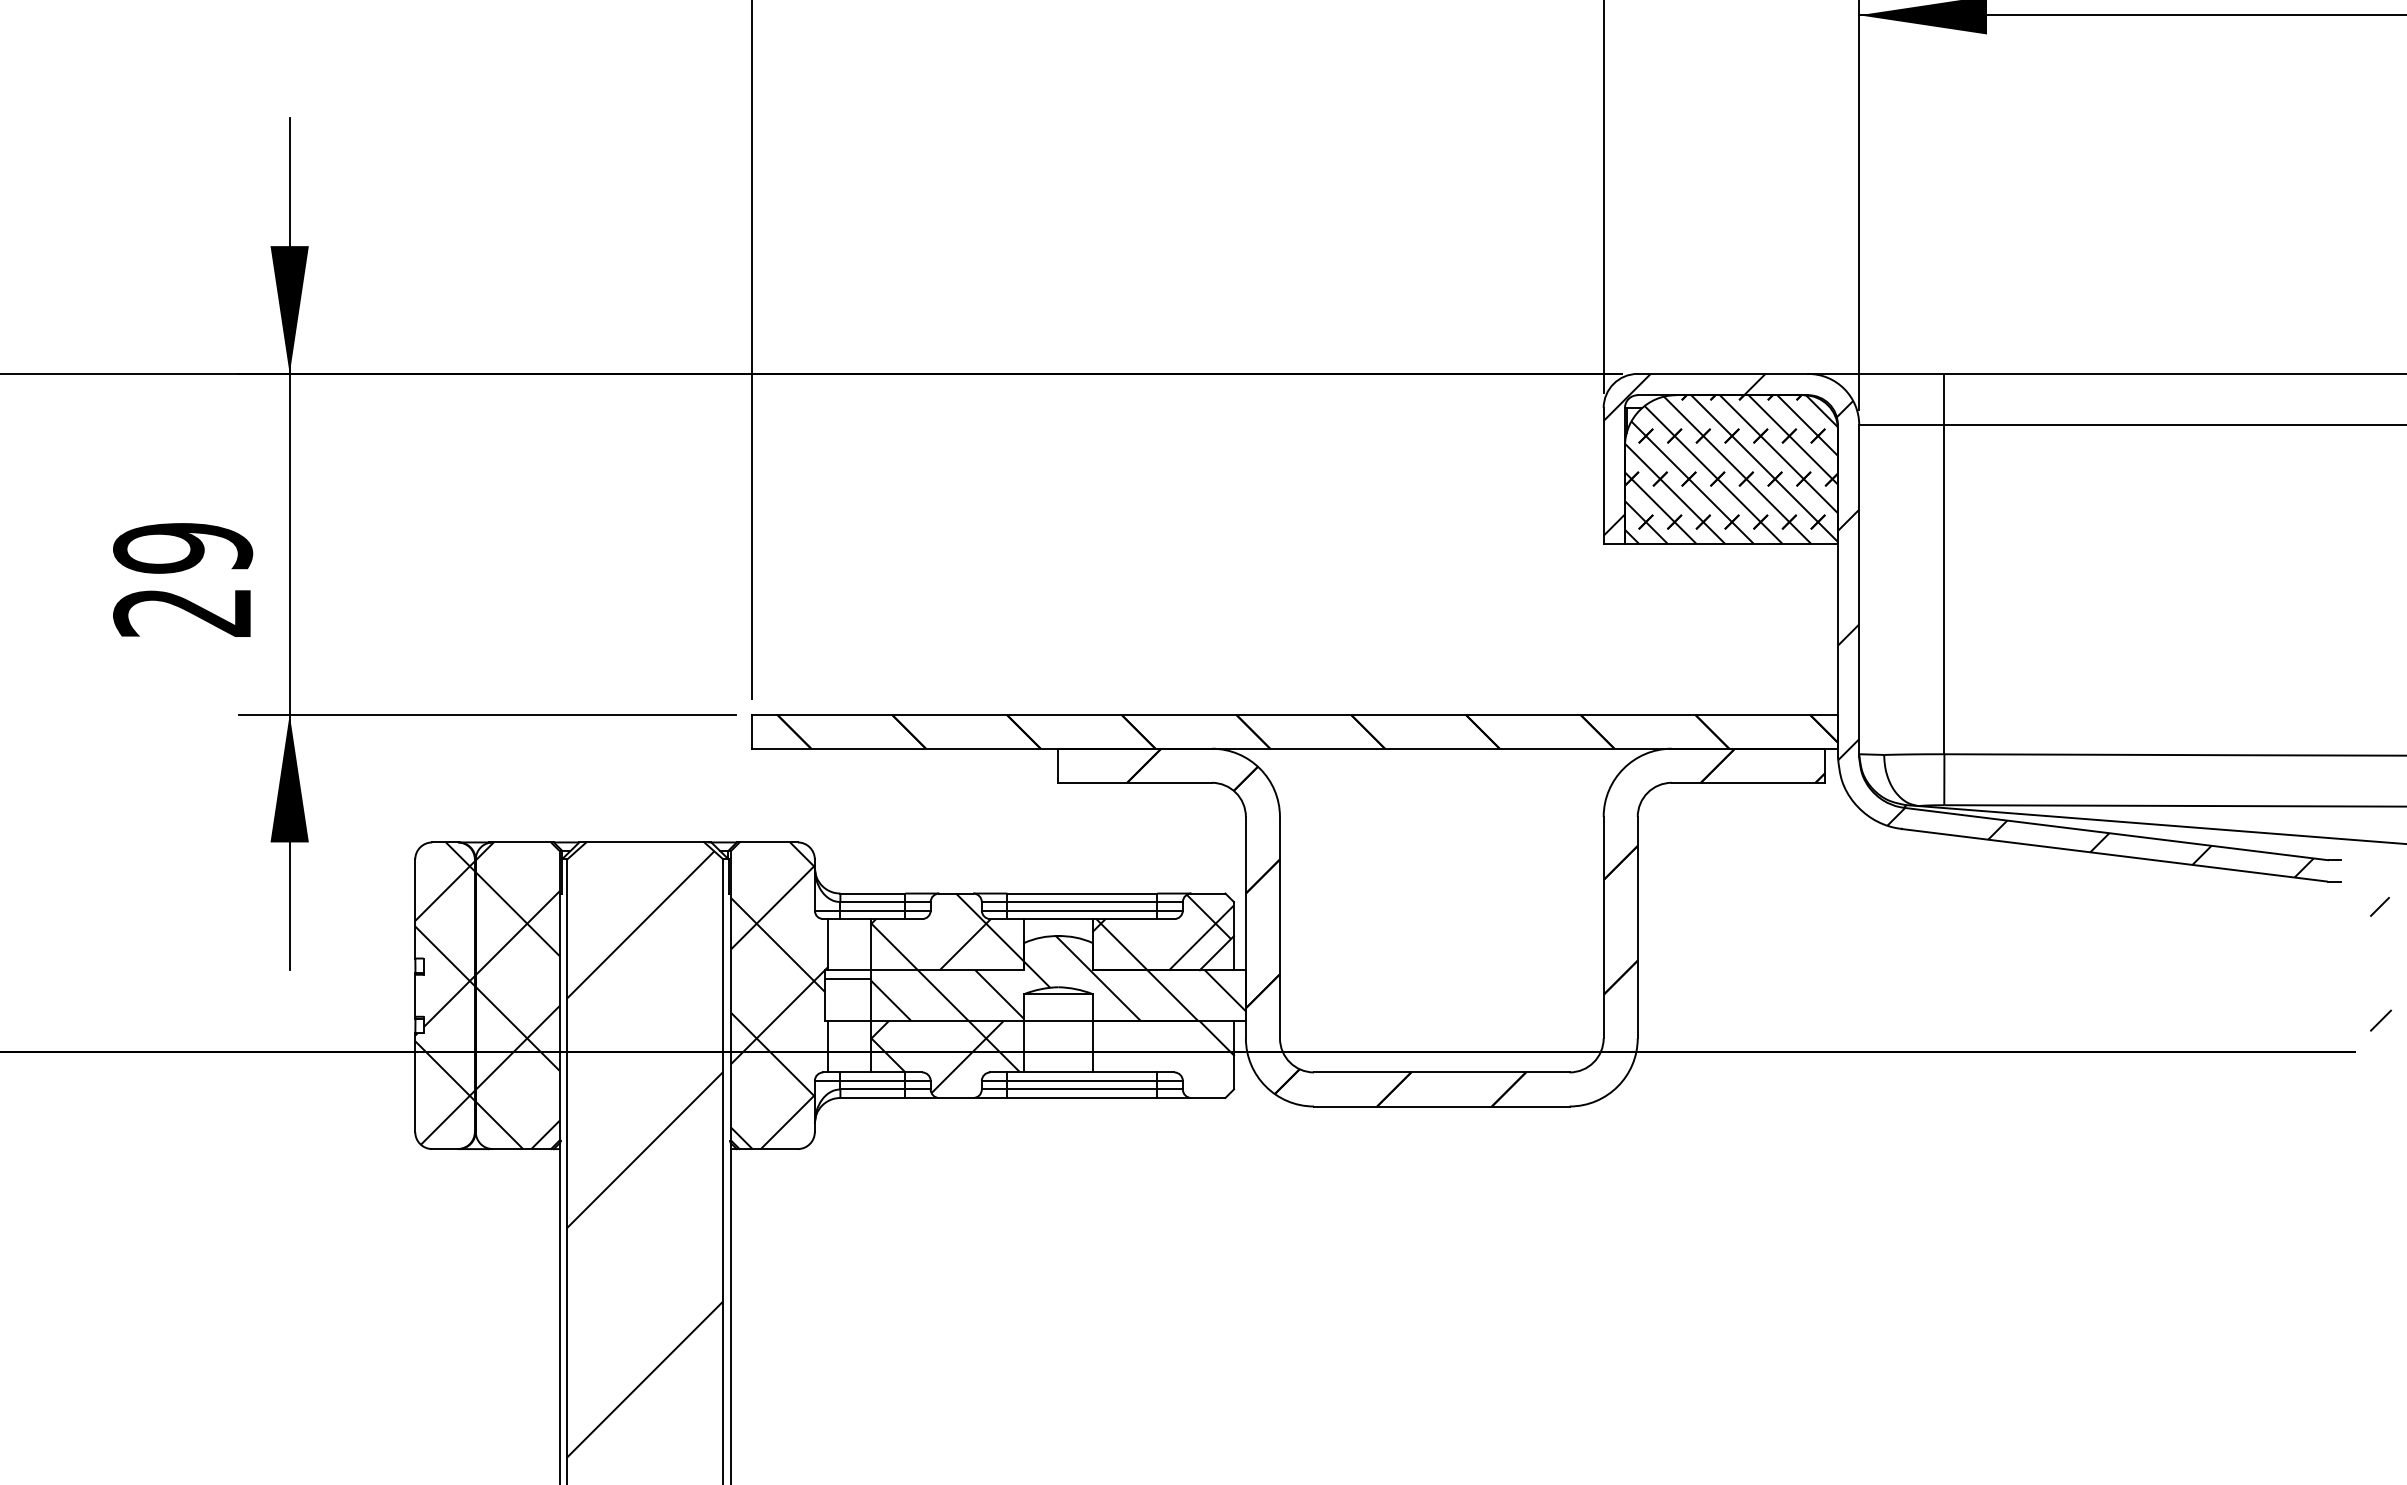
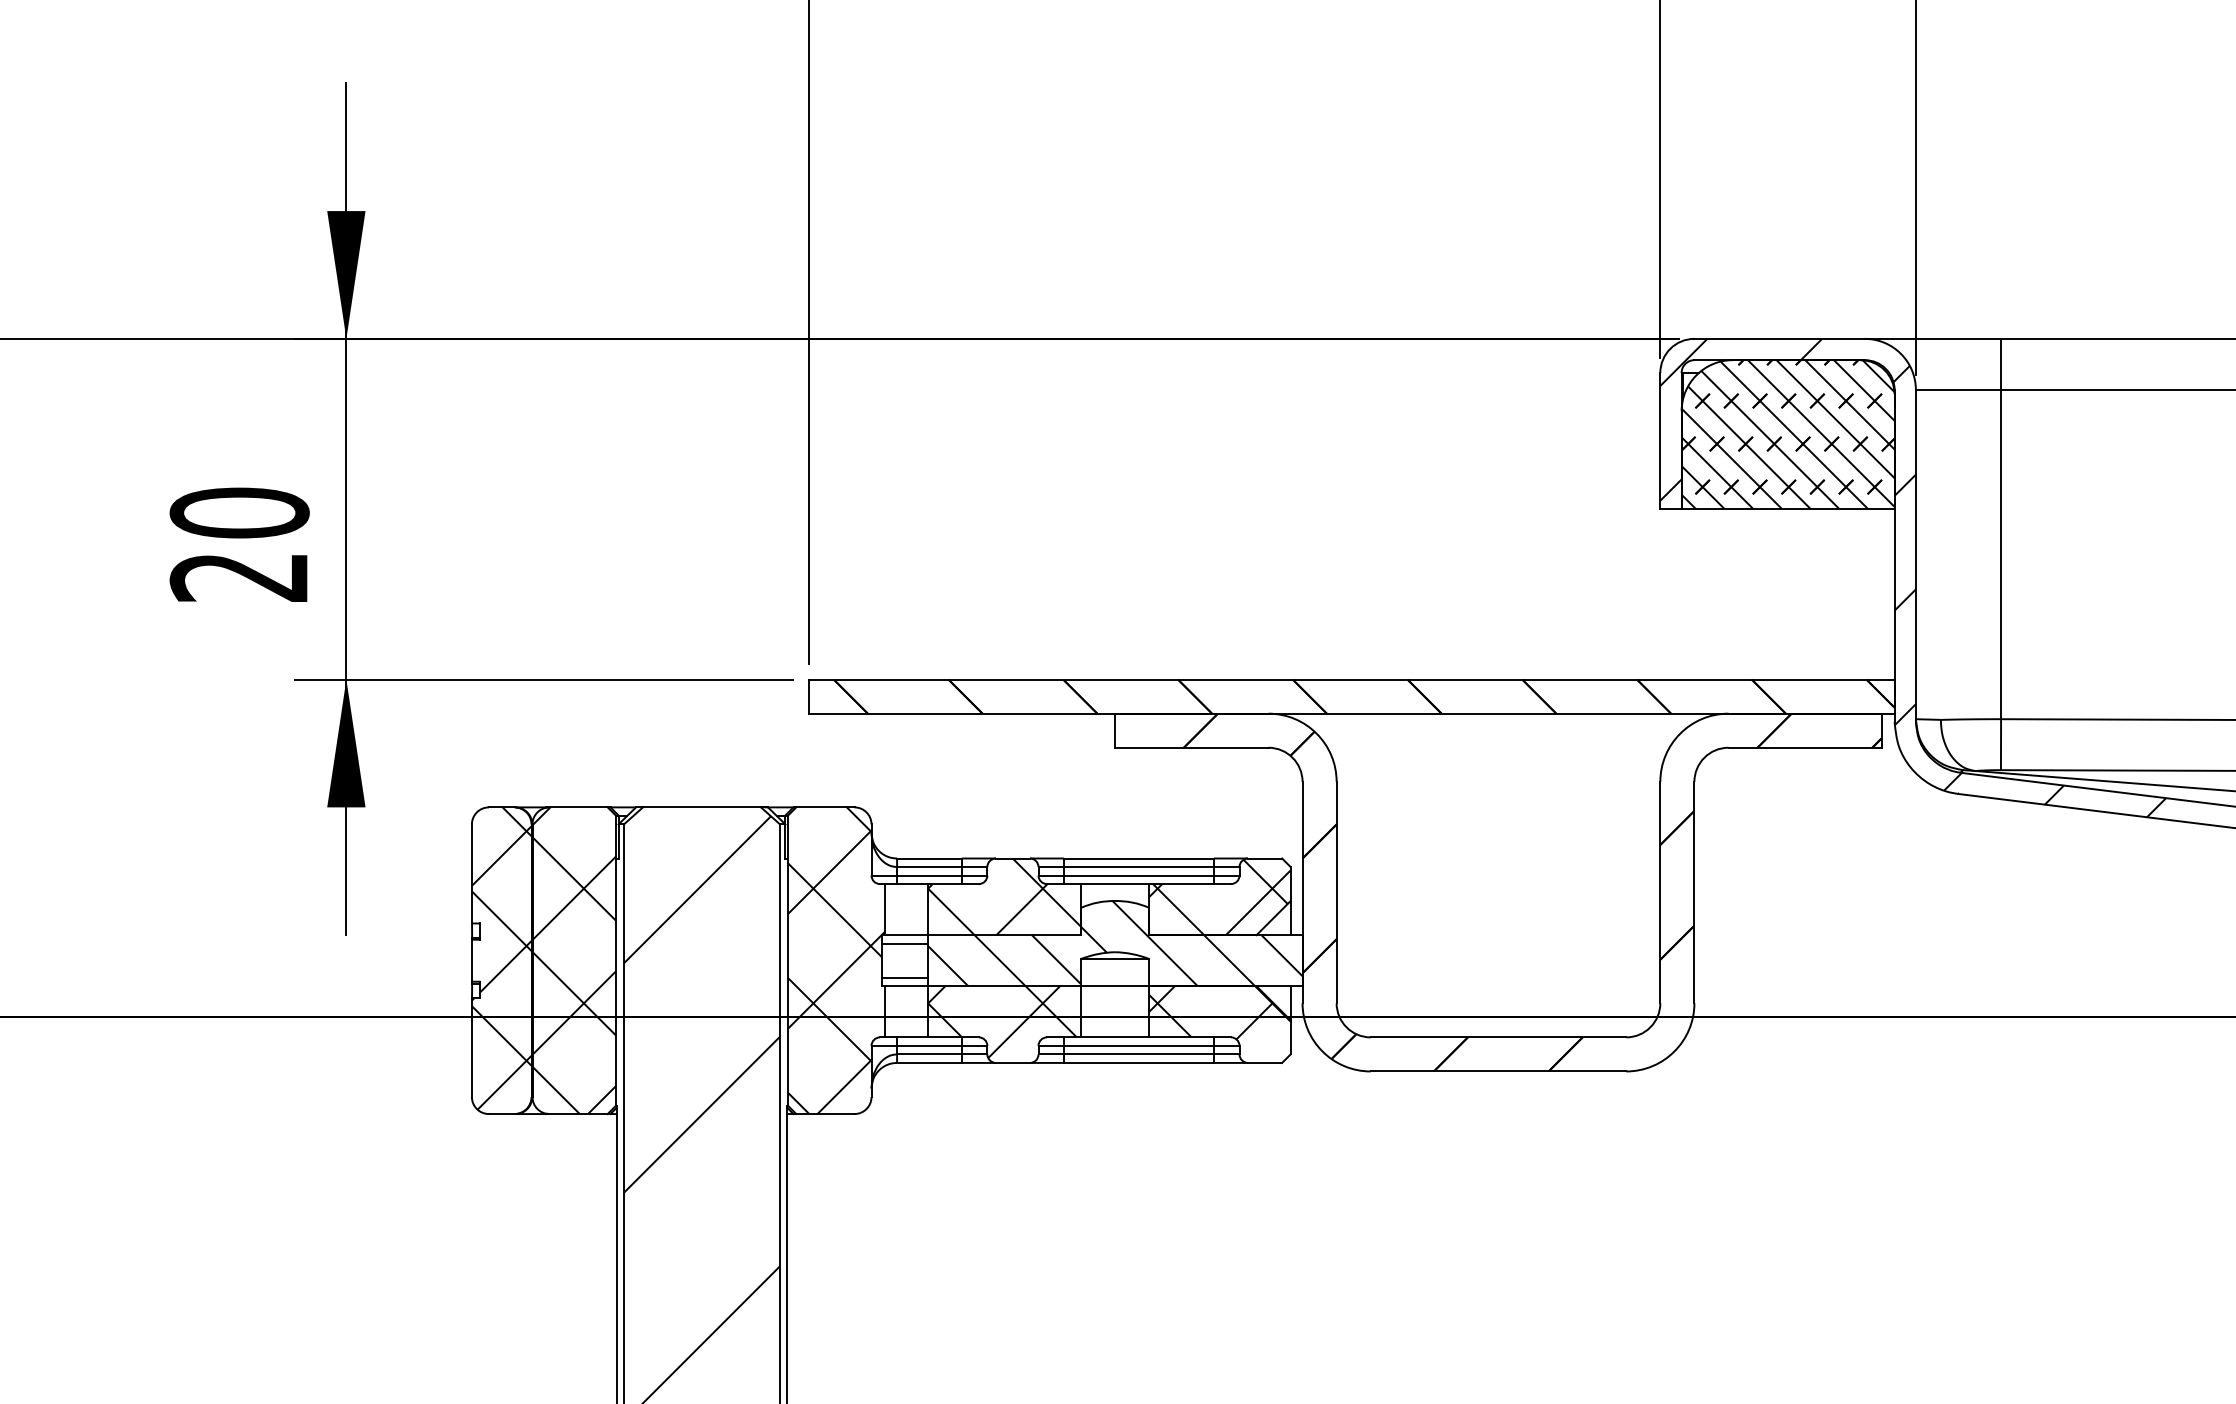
text: (183, 547) -> (240, 512), 29 -> 20
line: (848, 1012) -> (905, 977), added
hatch: (1162, 1047) -> (1219, 1012), added

